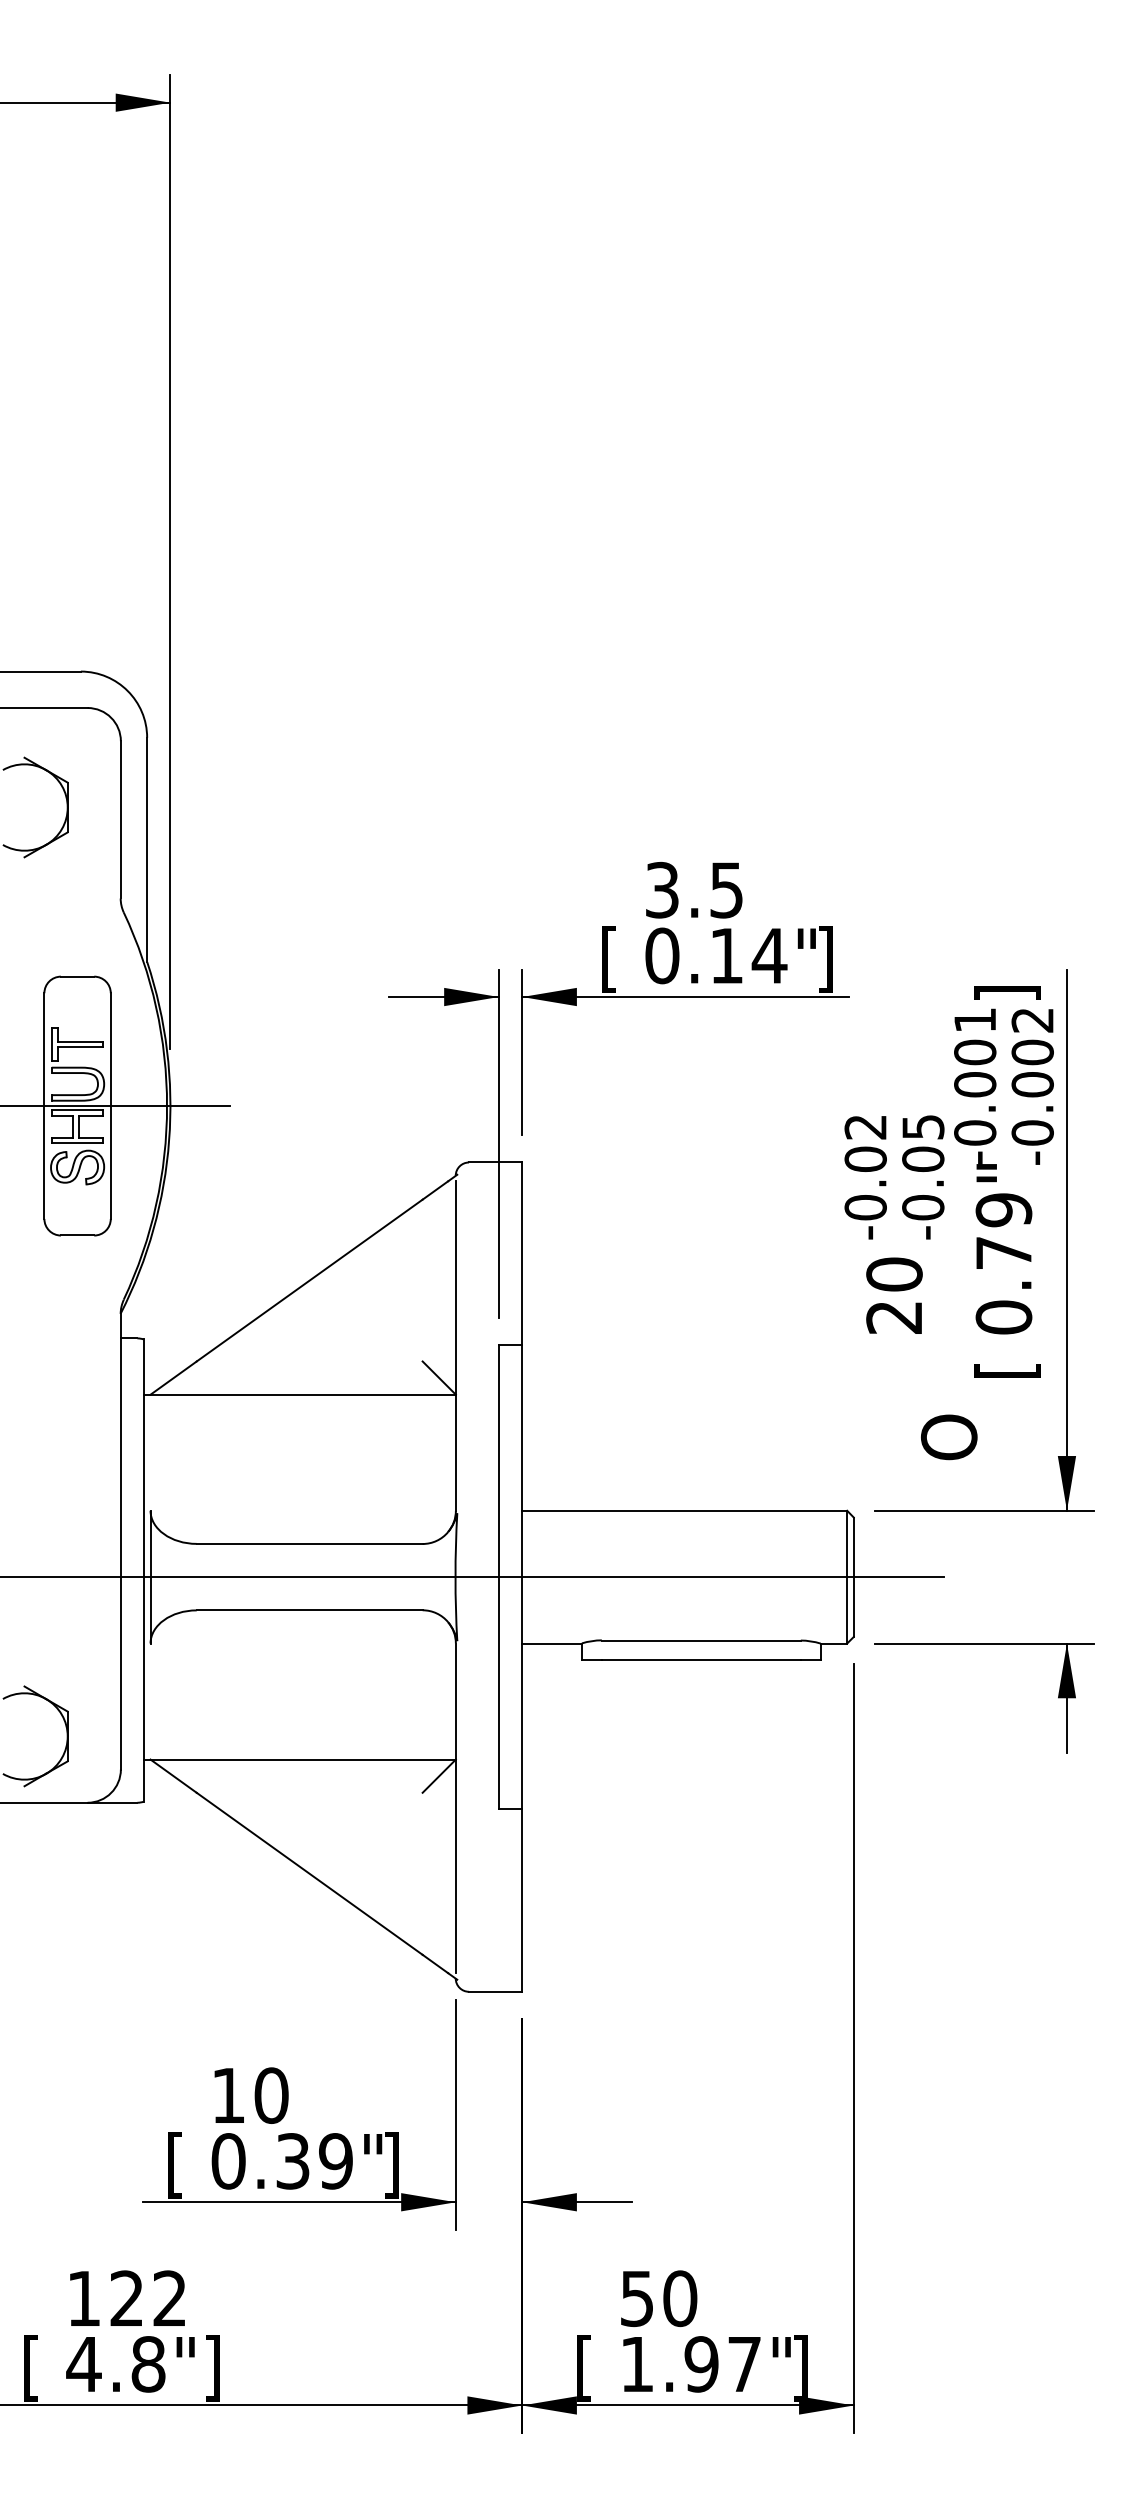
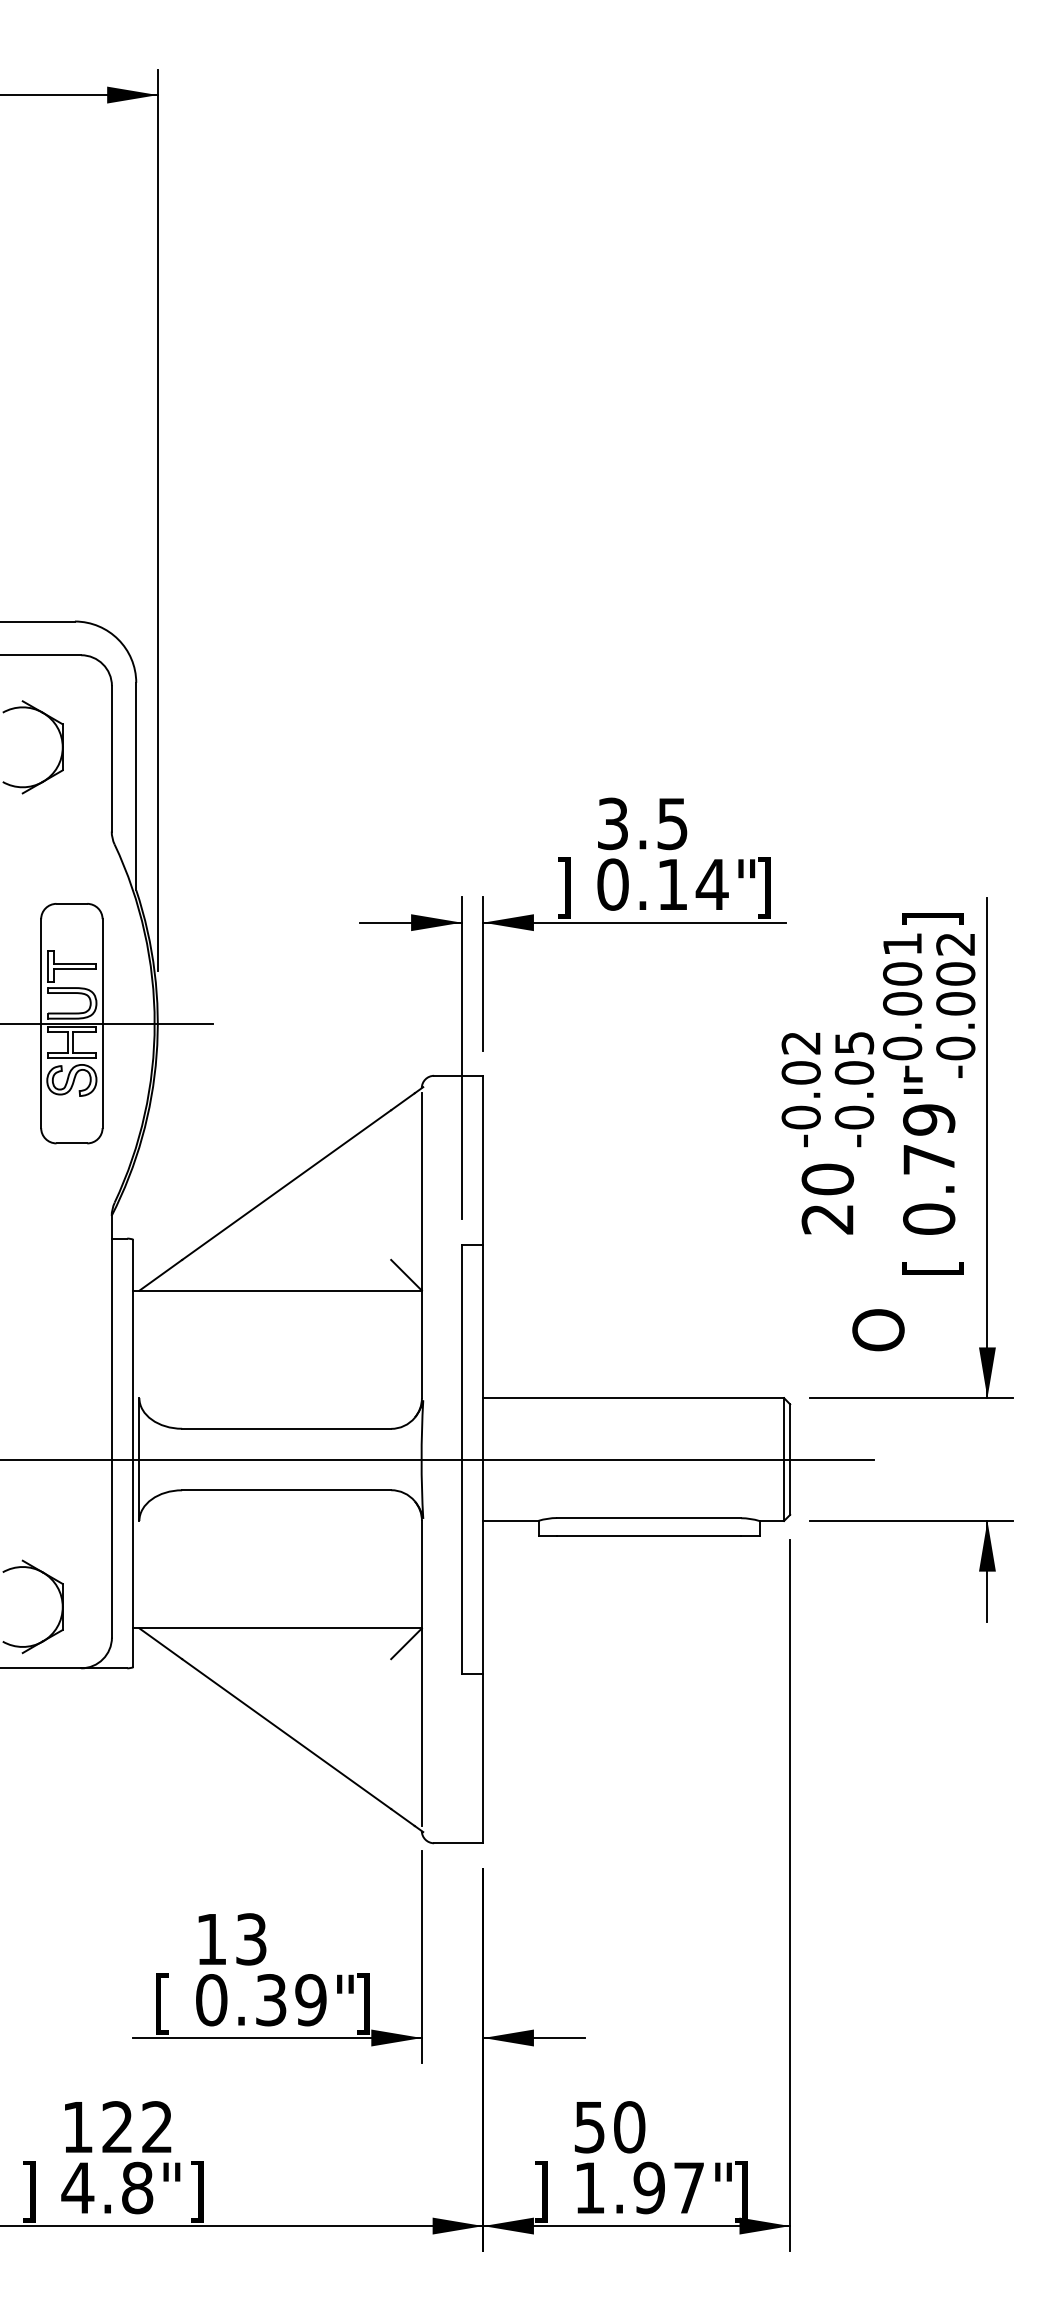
text: (609, 959) -> (564, 887), [ -> ]
text: (271, 2095) -> (251, 1939), 10 -> 13
text: (31, 2368) -> (29, 2191), [ -> ]
text: (584, 2368) -> (540, 2191), [ -> ]

